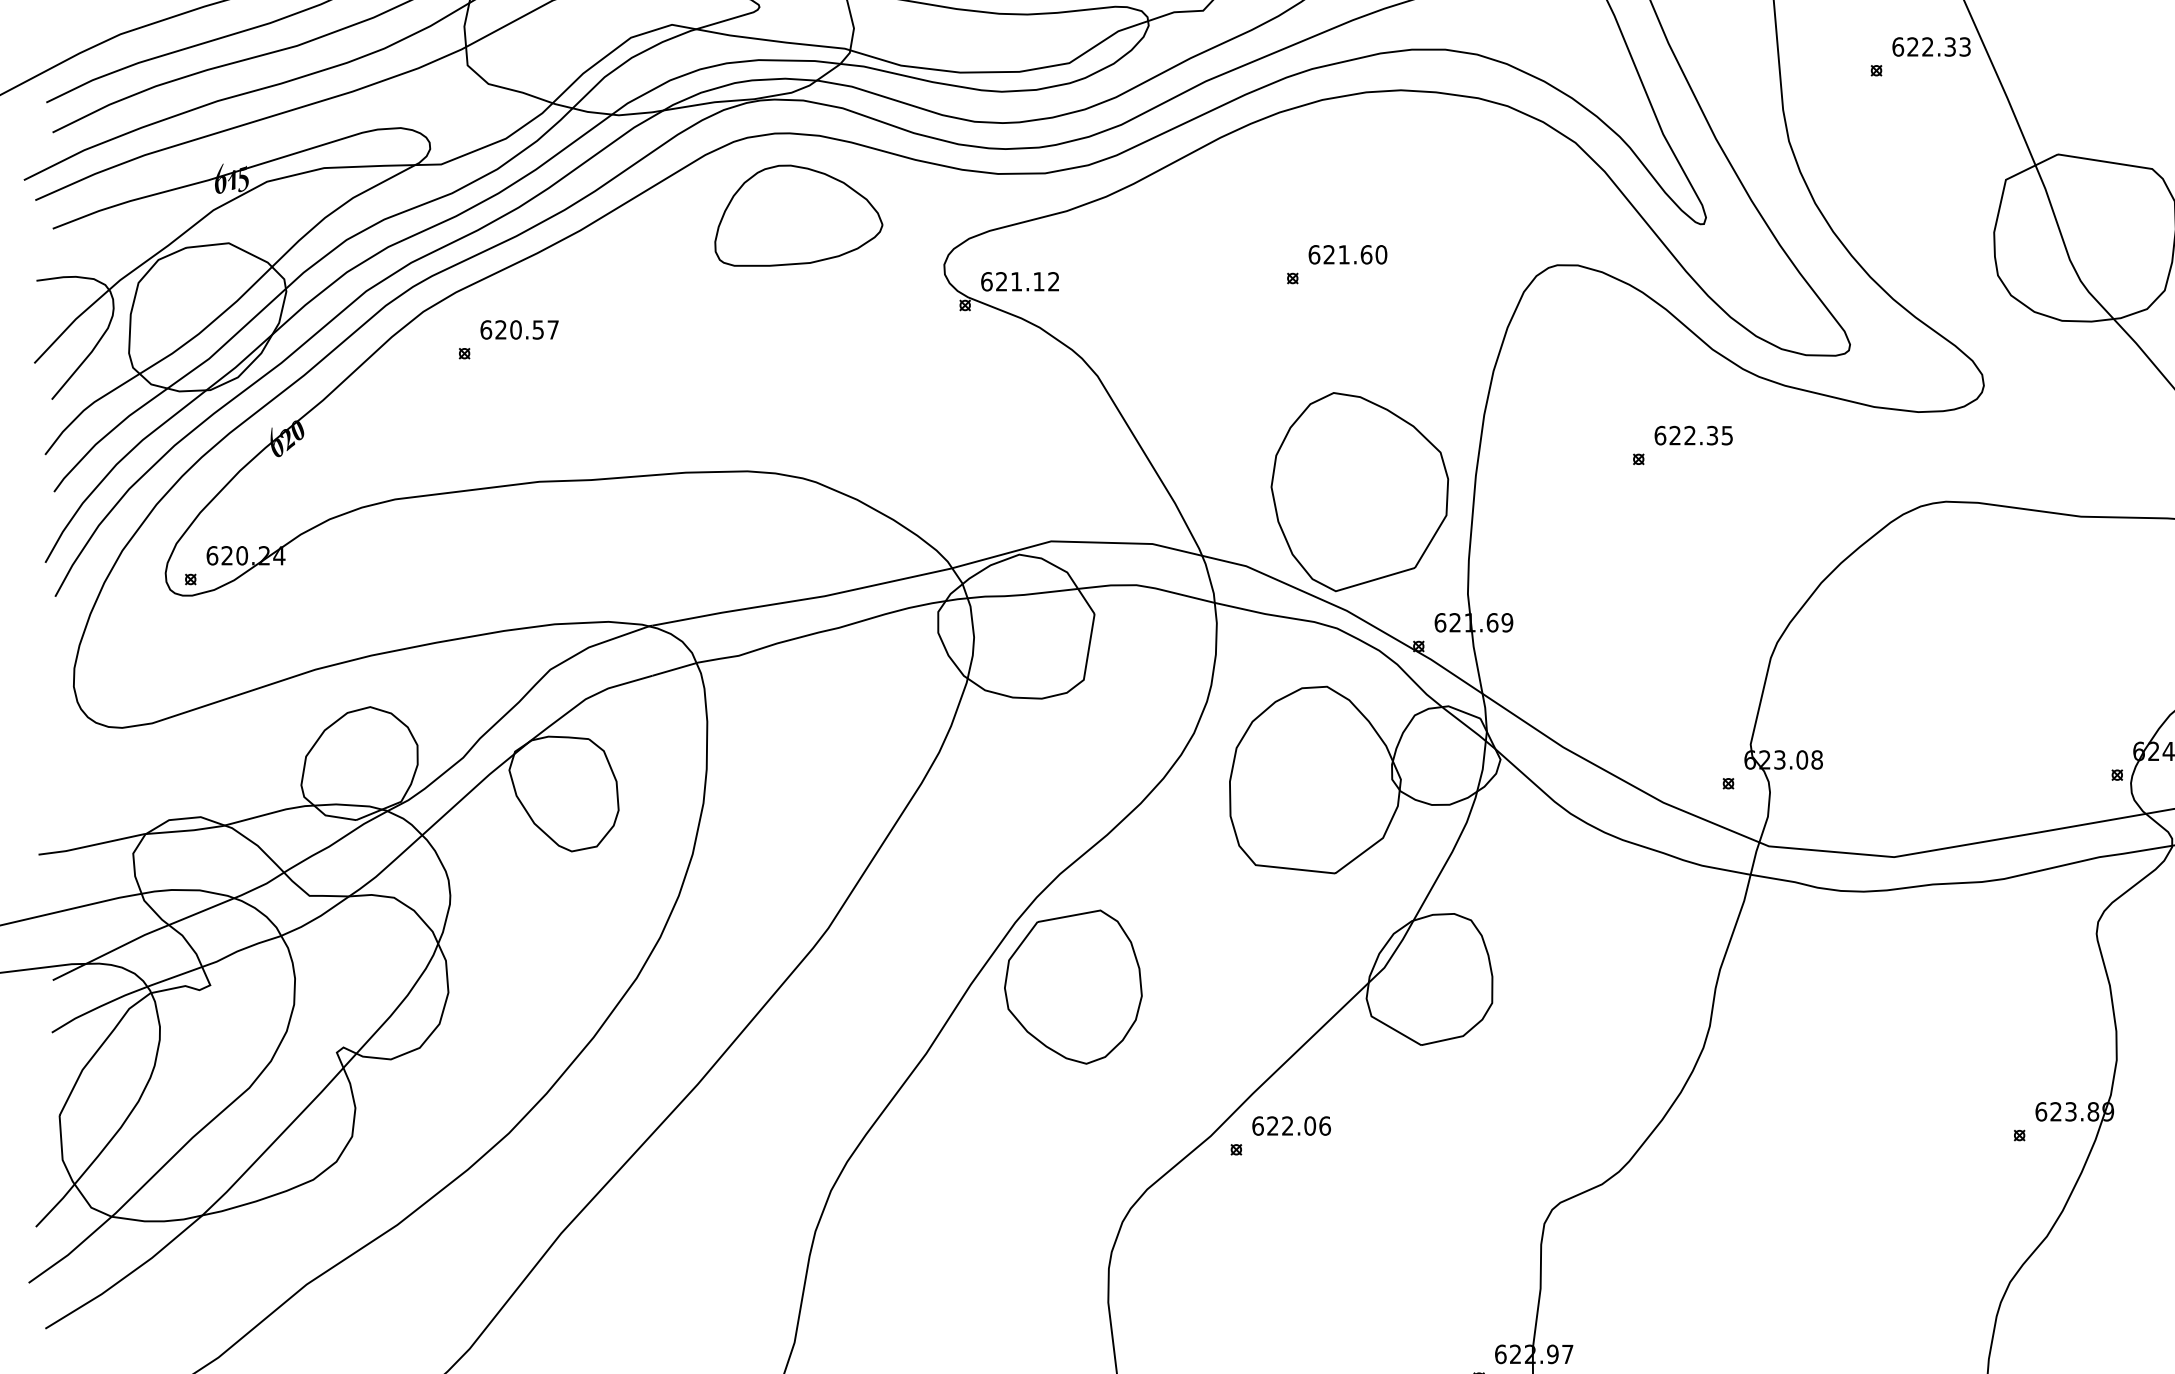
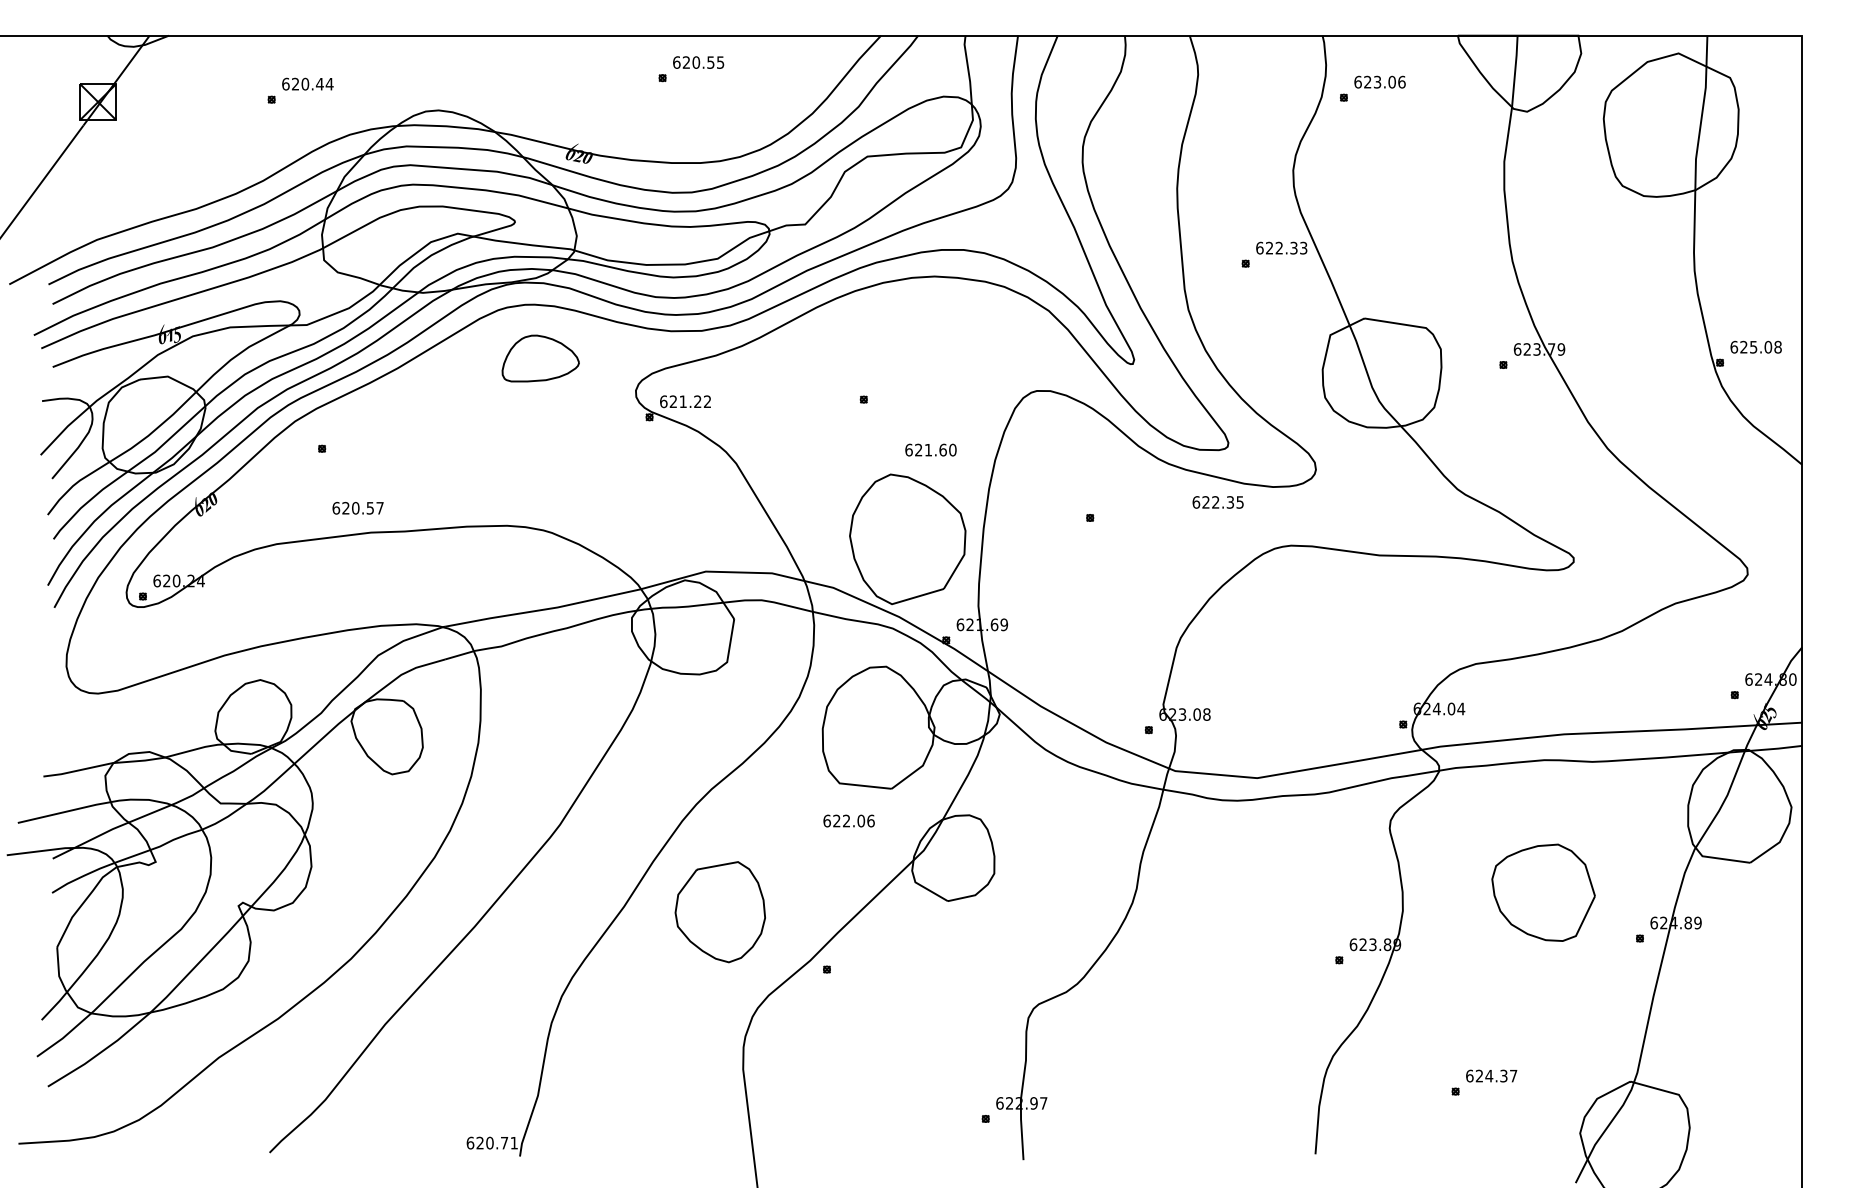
part: (798, 215) -> (540, 358), size x0.7
text: (1347, 253) -> (930, 449), moved
text: (1038, 281) -> (697, 401), 621.12 -> 621.22
text: (518, 330) -> (357, 508), moved
text: (1692, 435) -> (1217, 502), moved
part: (1072, 987) -> (719, 912), moved
text: (1290, 1125) -> (848, 820), moved

